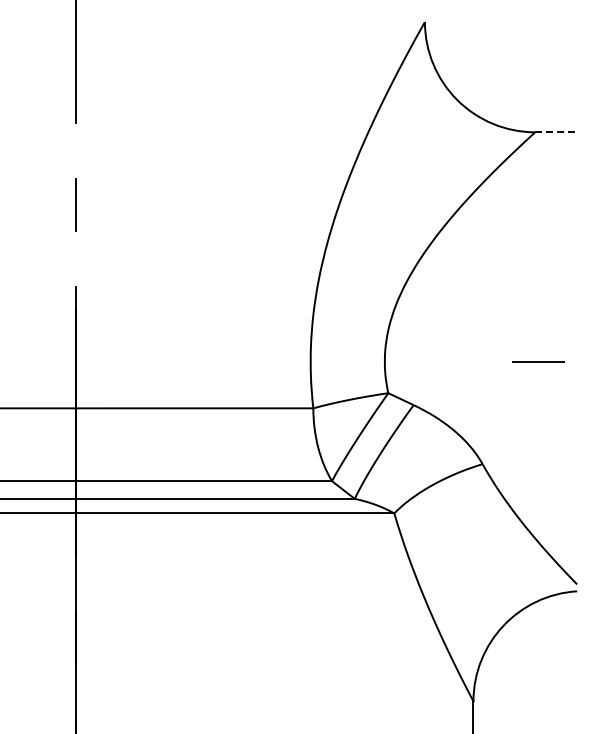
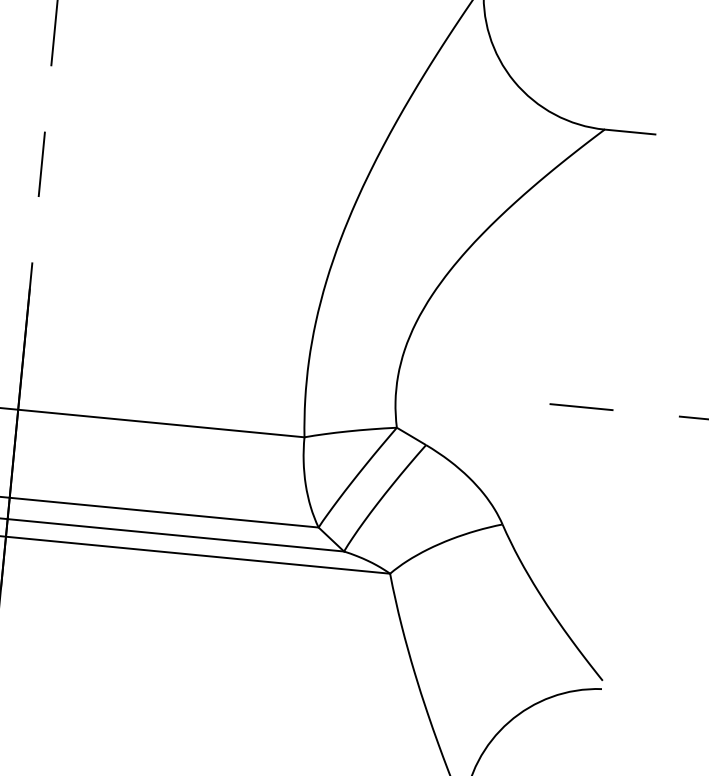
line: (556, 132) -> (630, 132), dashed -> solid

